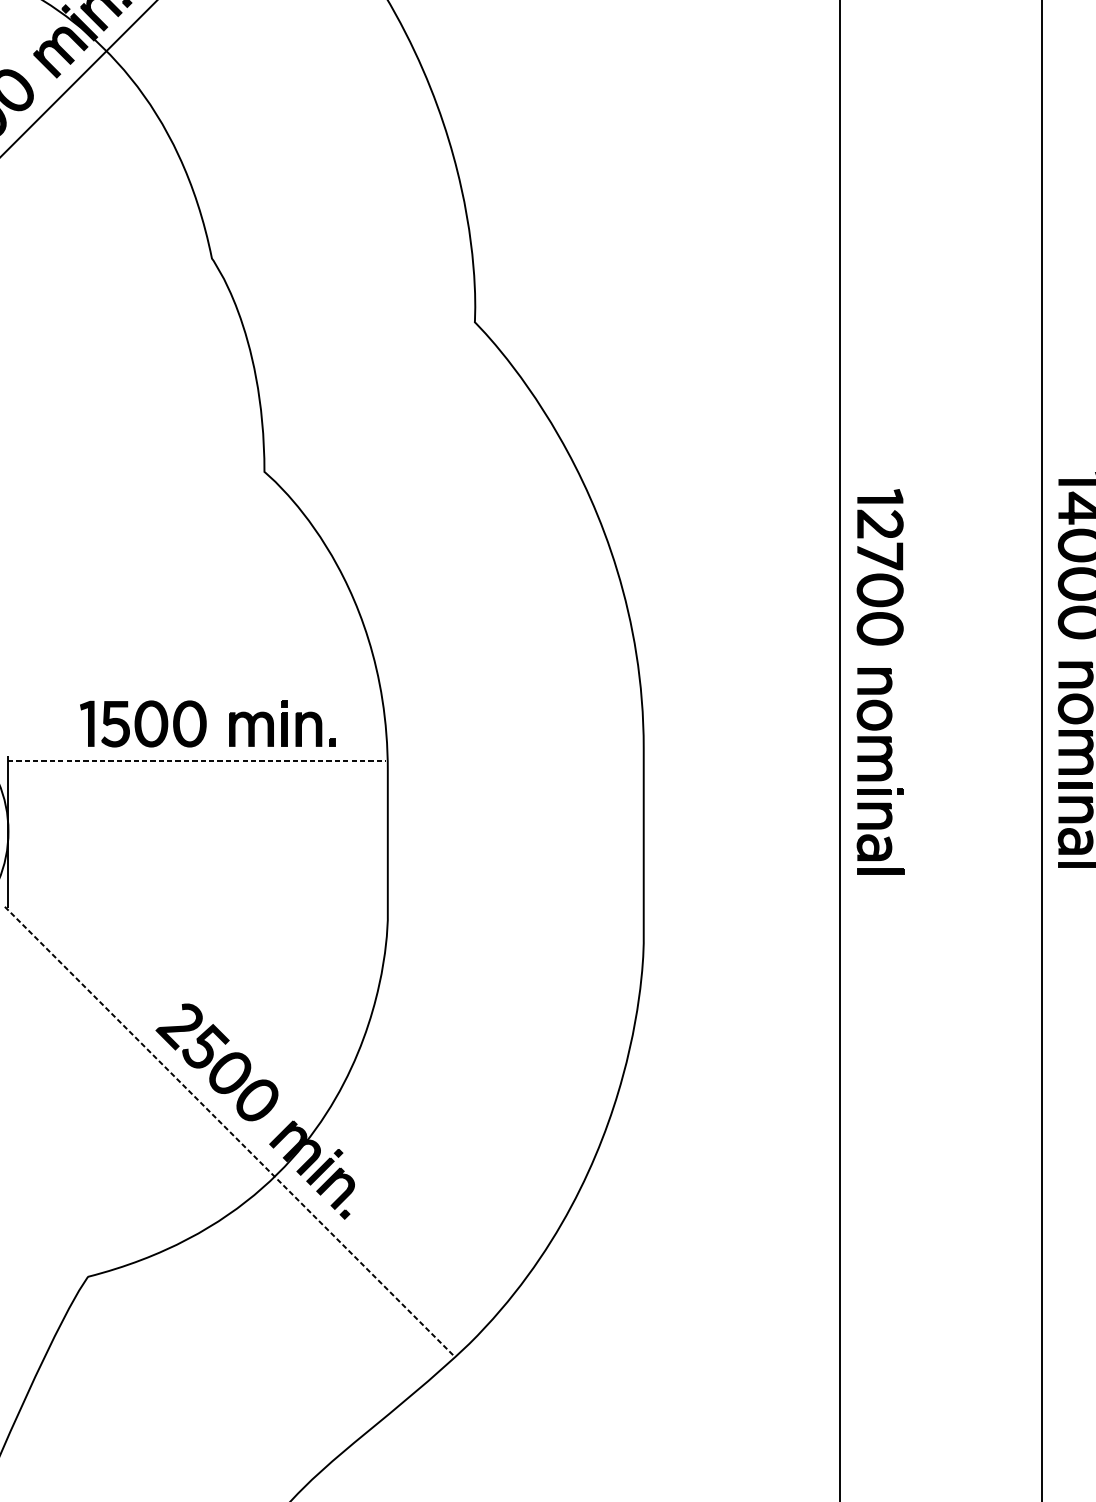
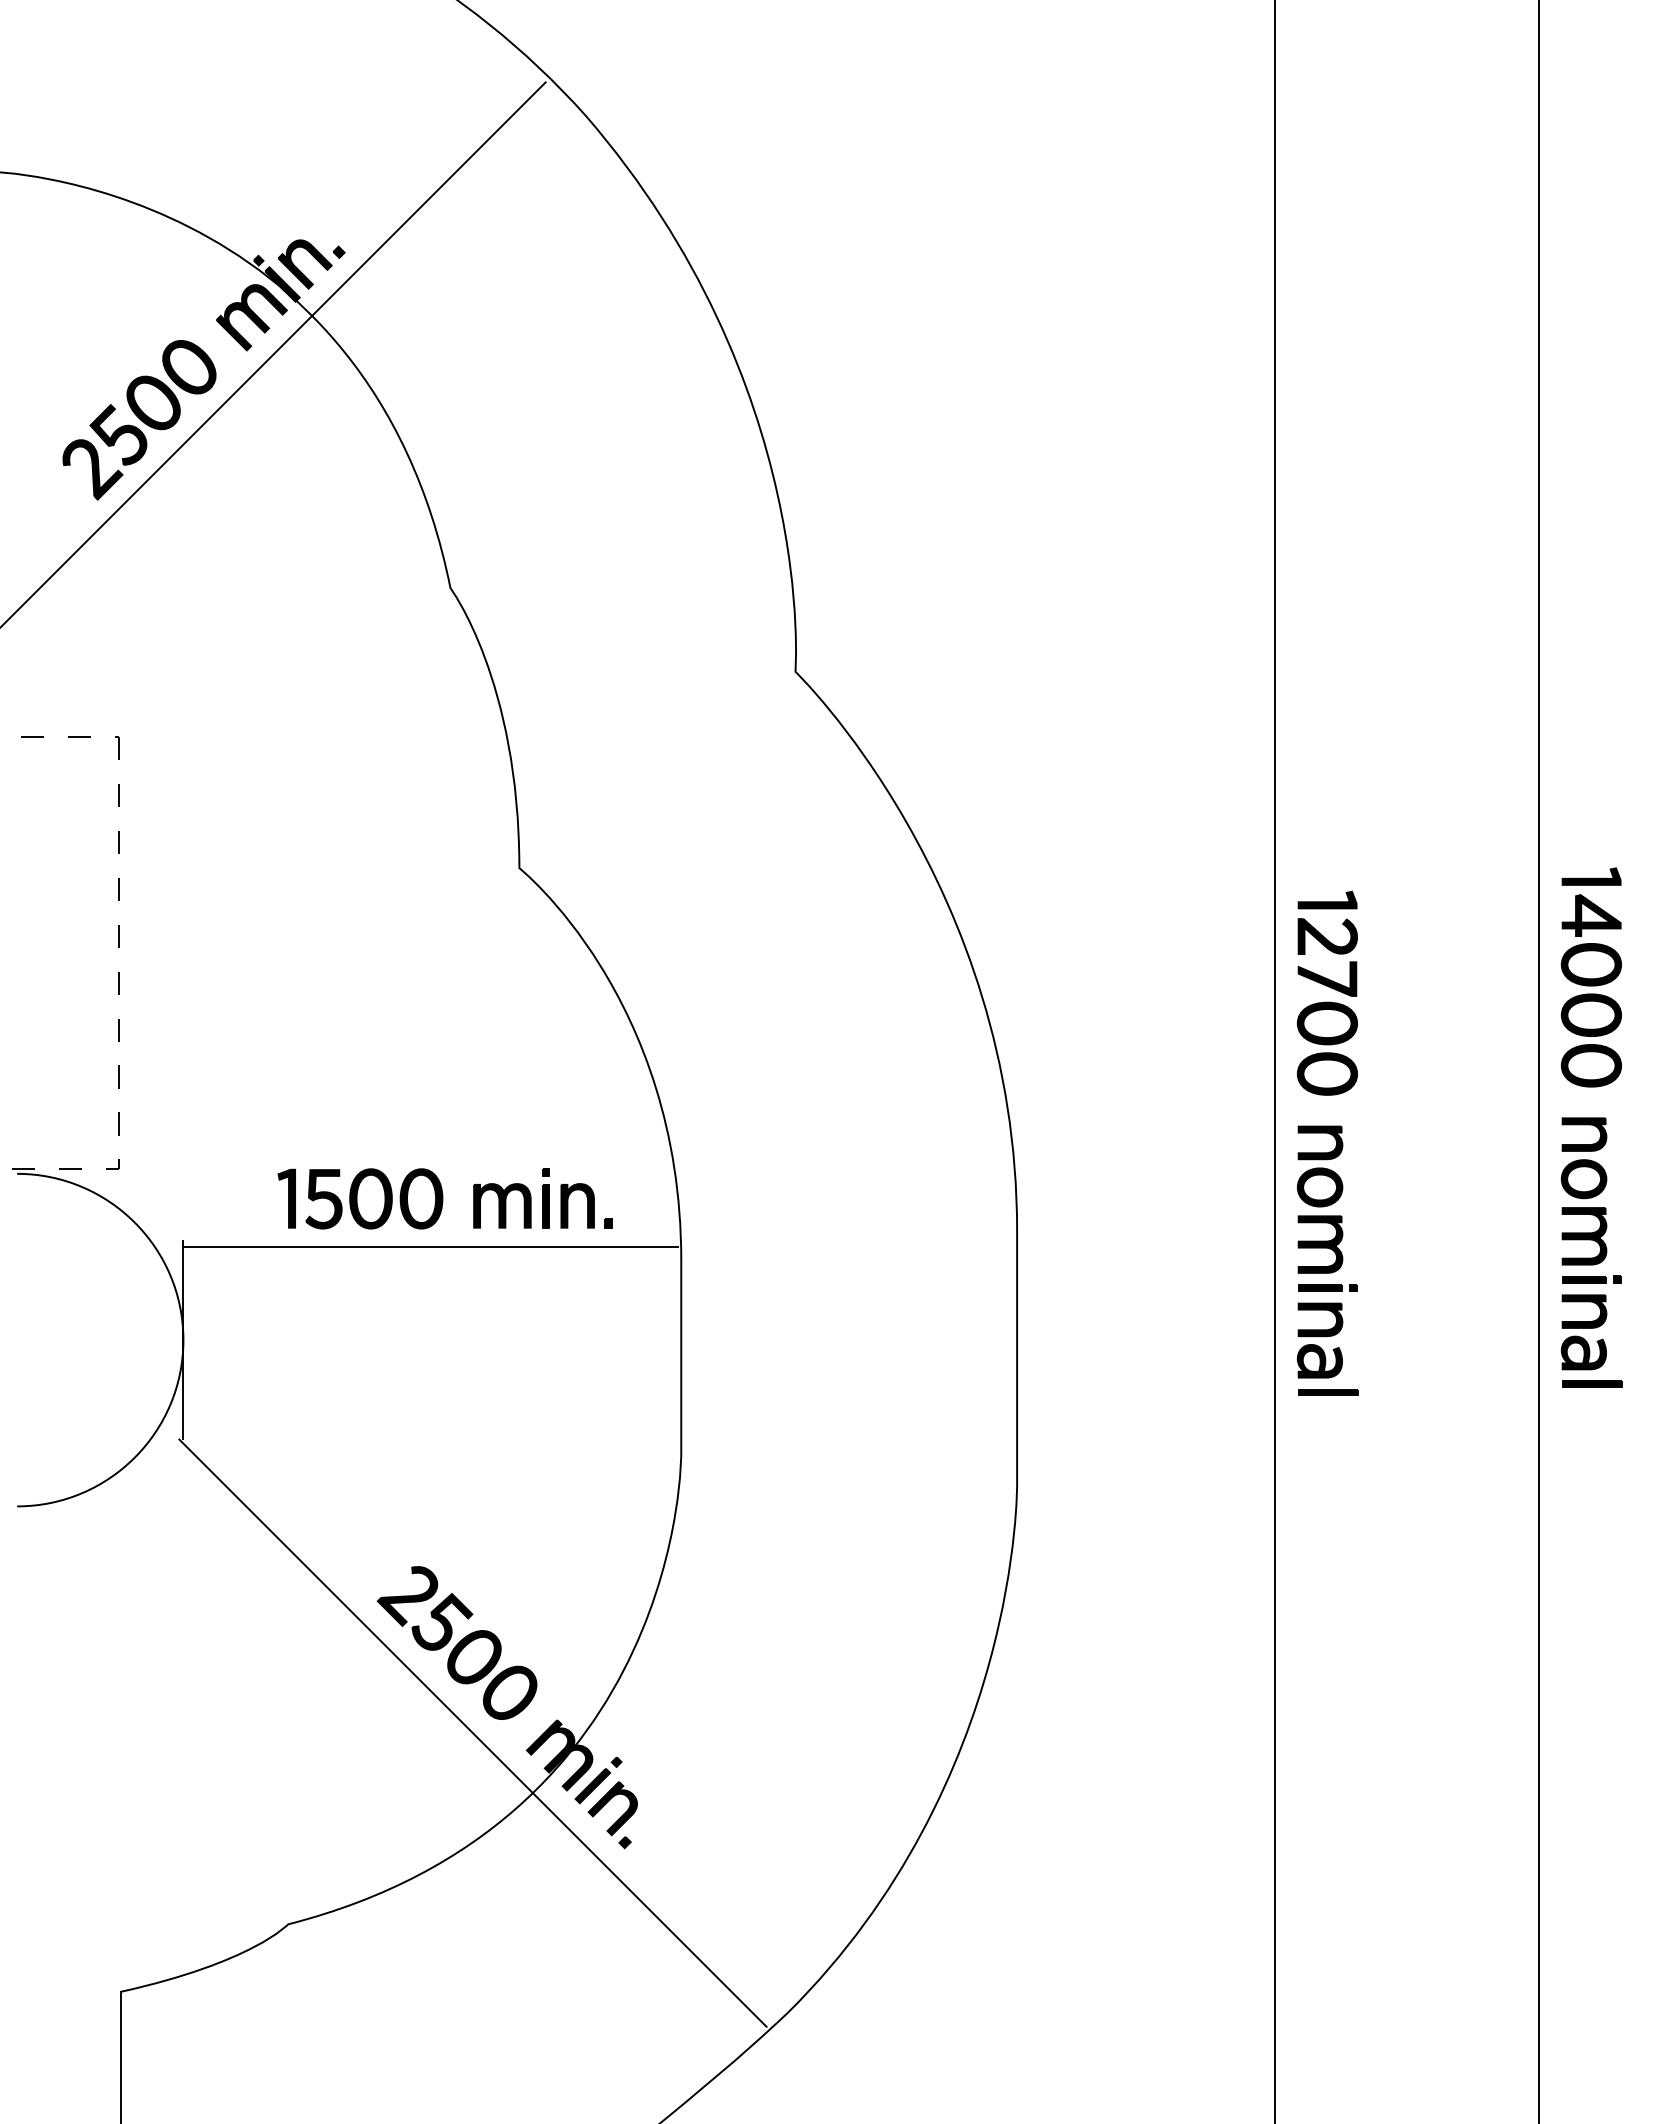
line: (197, 761) -> (431, 1247), dashed -> solid
line: (229, 1131) -> (473, 1733), dashed -> solid

